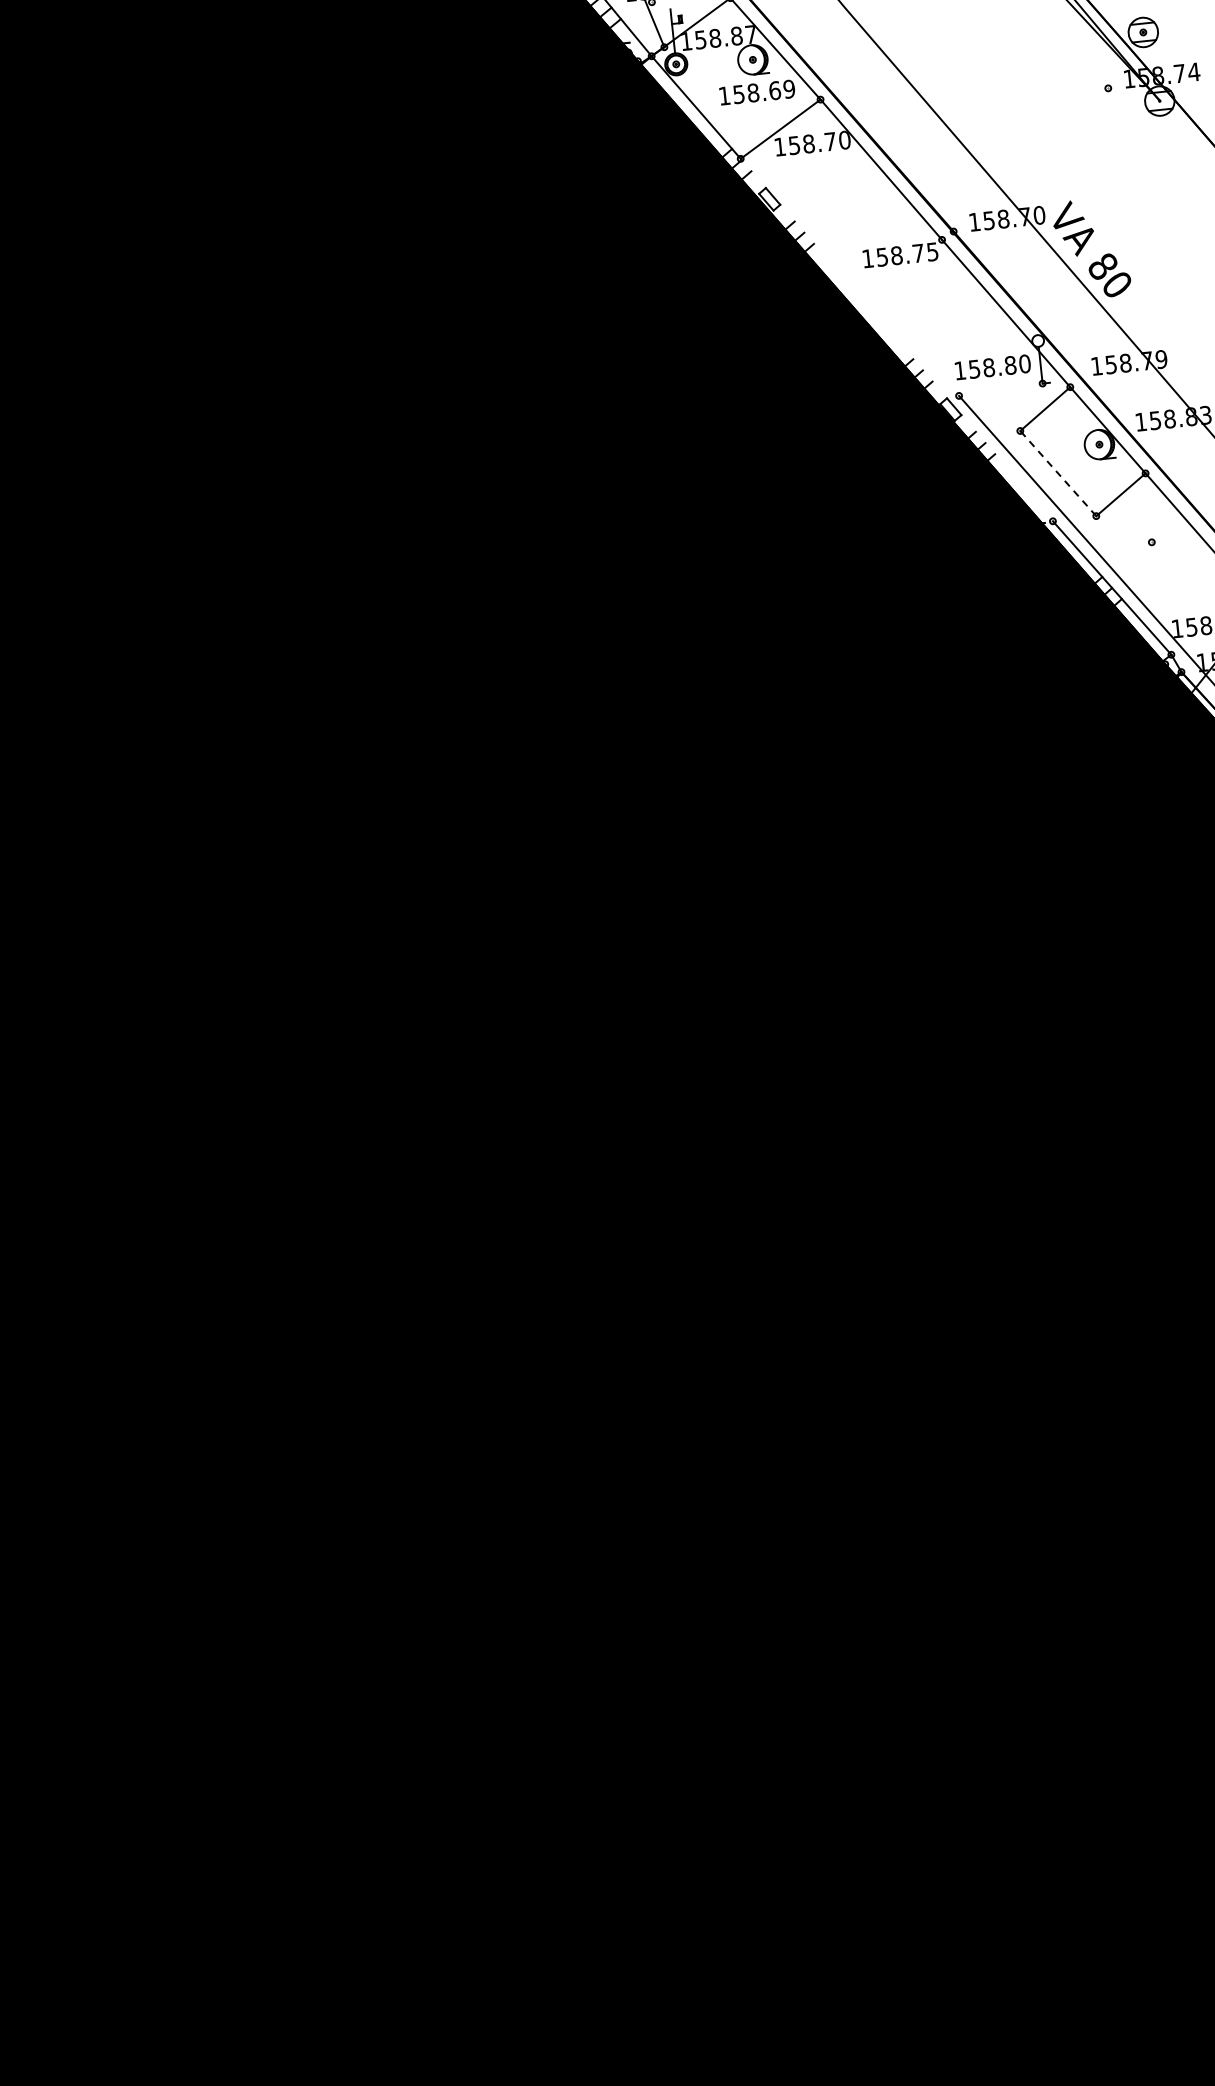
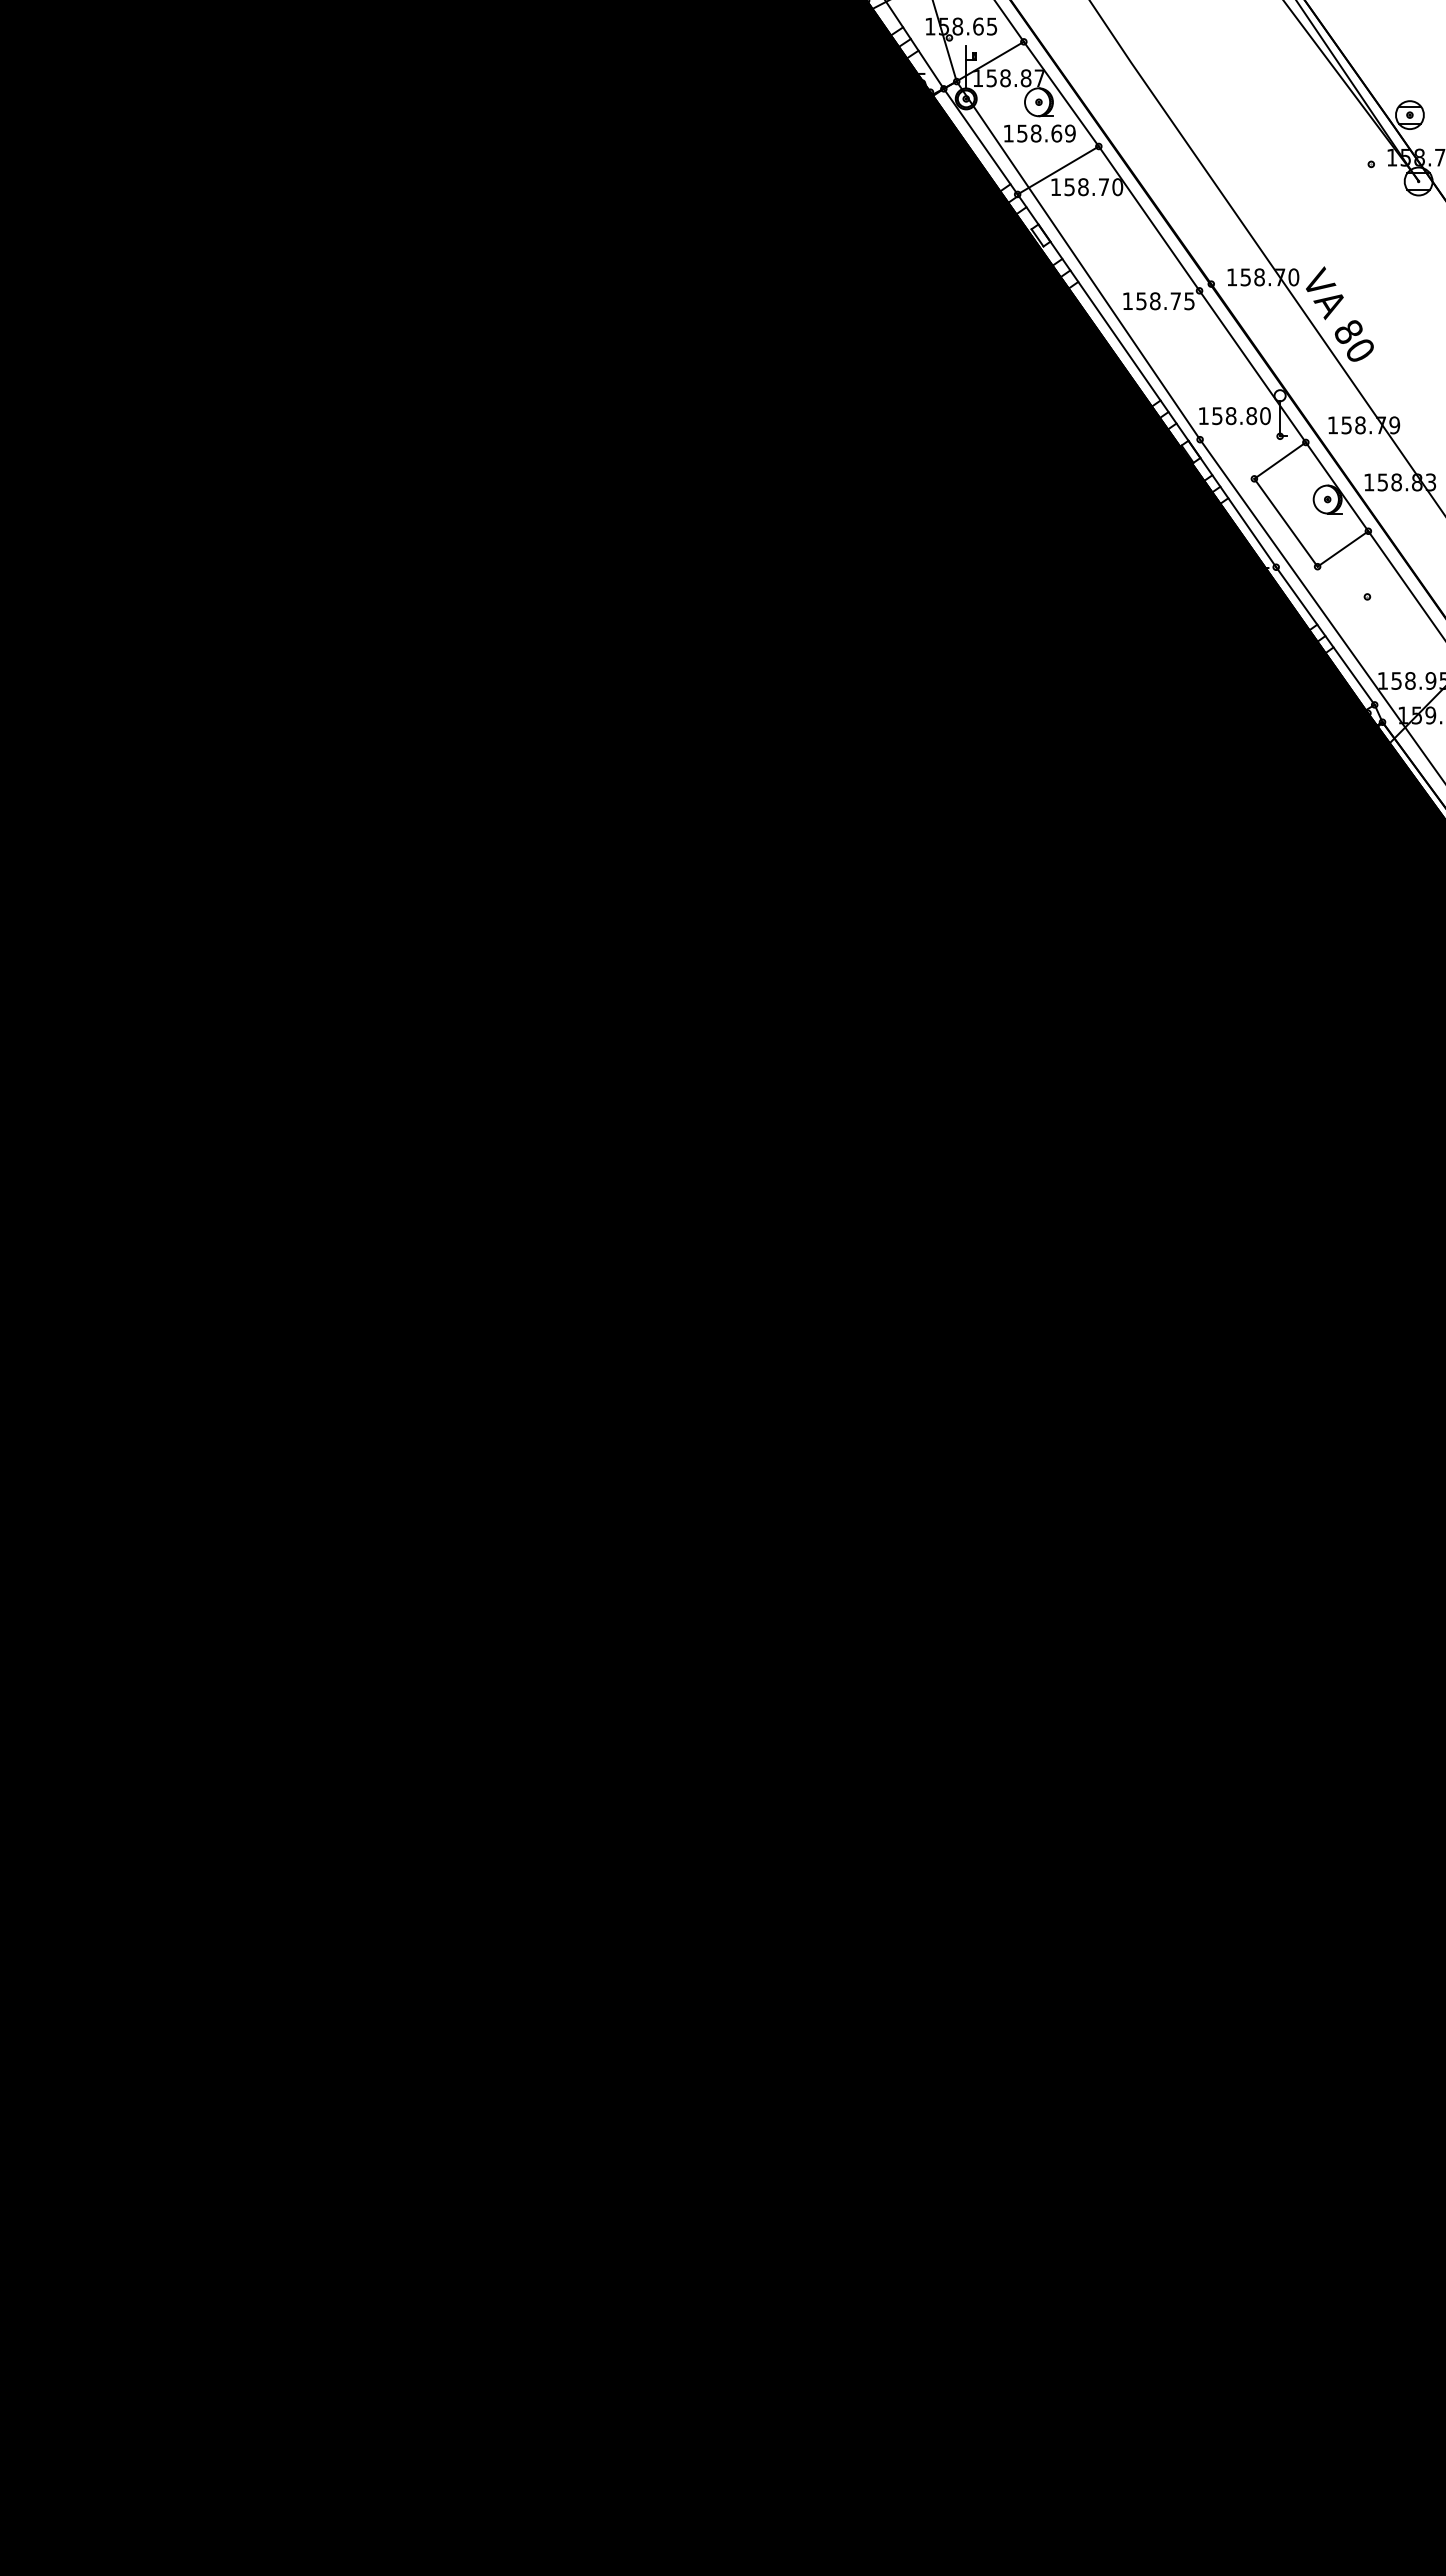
line: (811, 221) -> (1078, 260), added
line: (896, 339) -> (1146, 380), added
line: (1057, 473) -> (1285, 522), dashed -> solid

